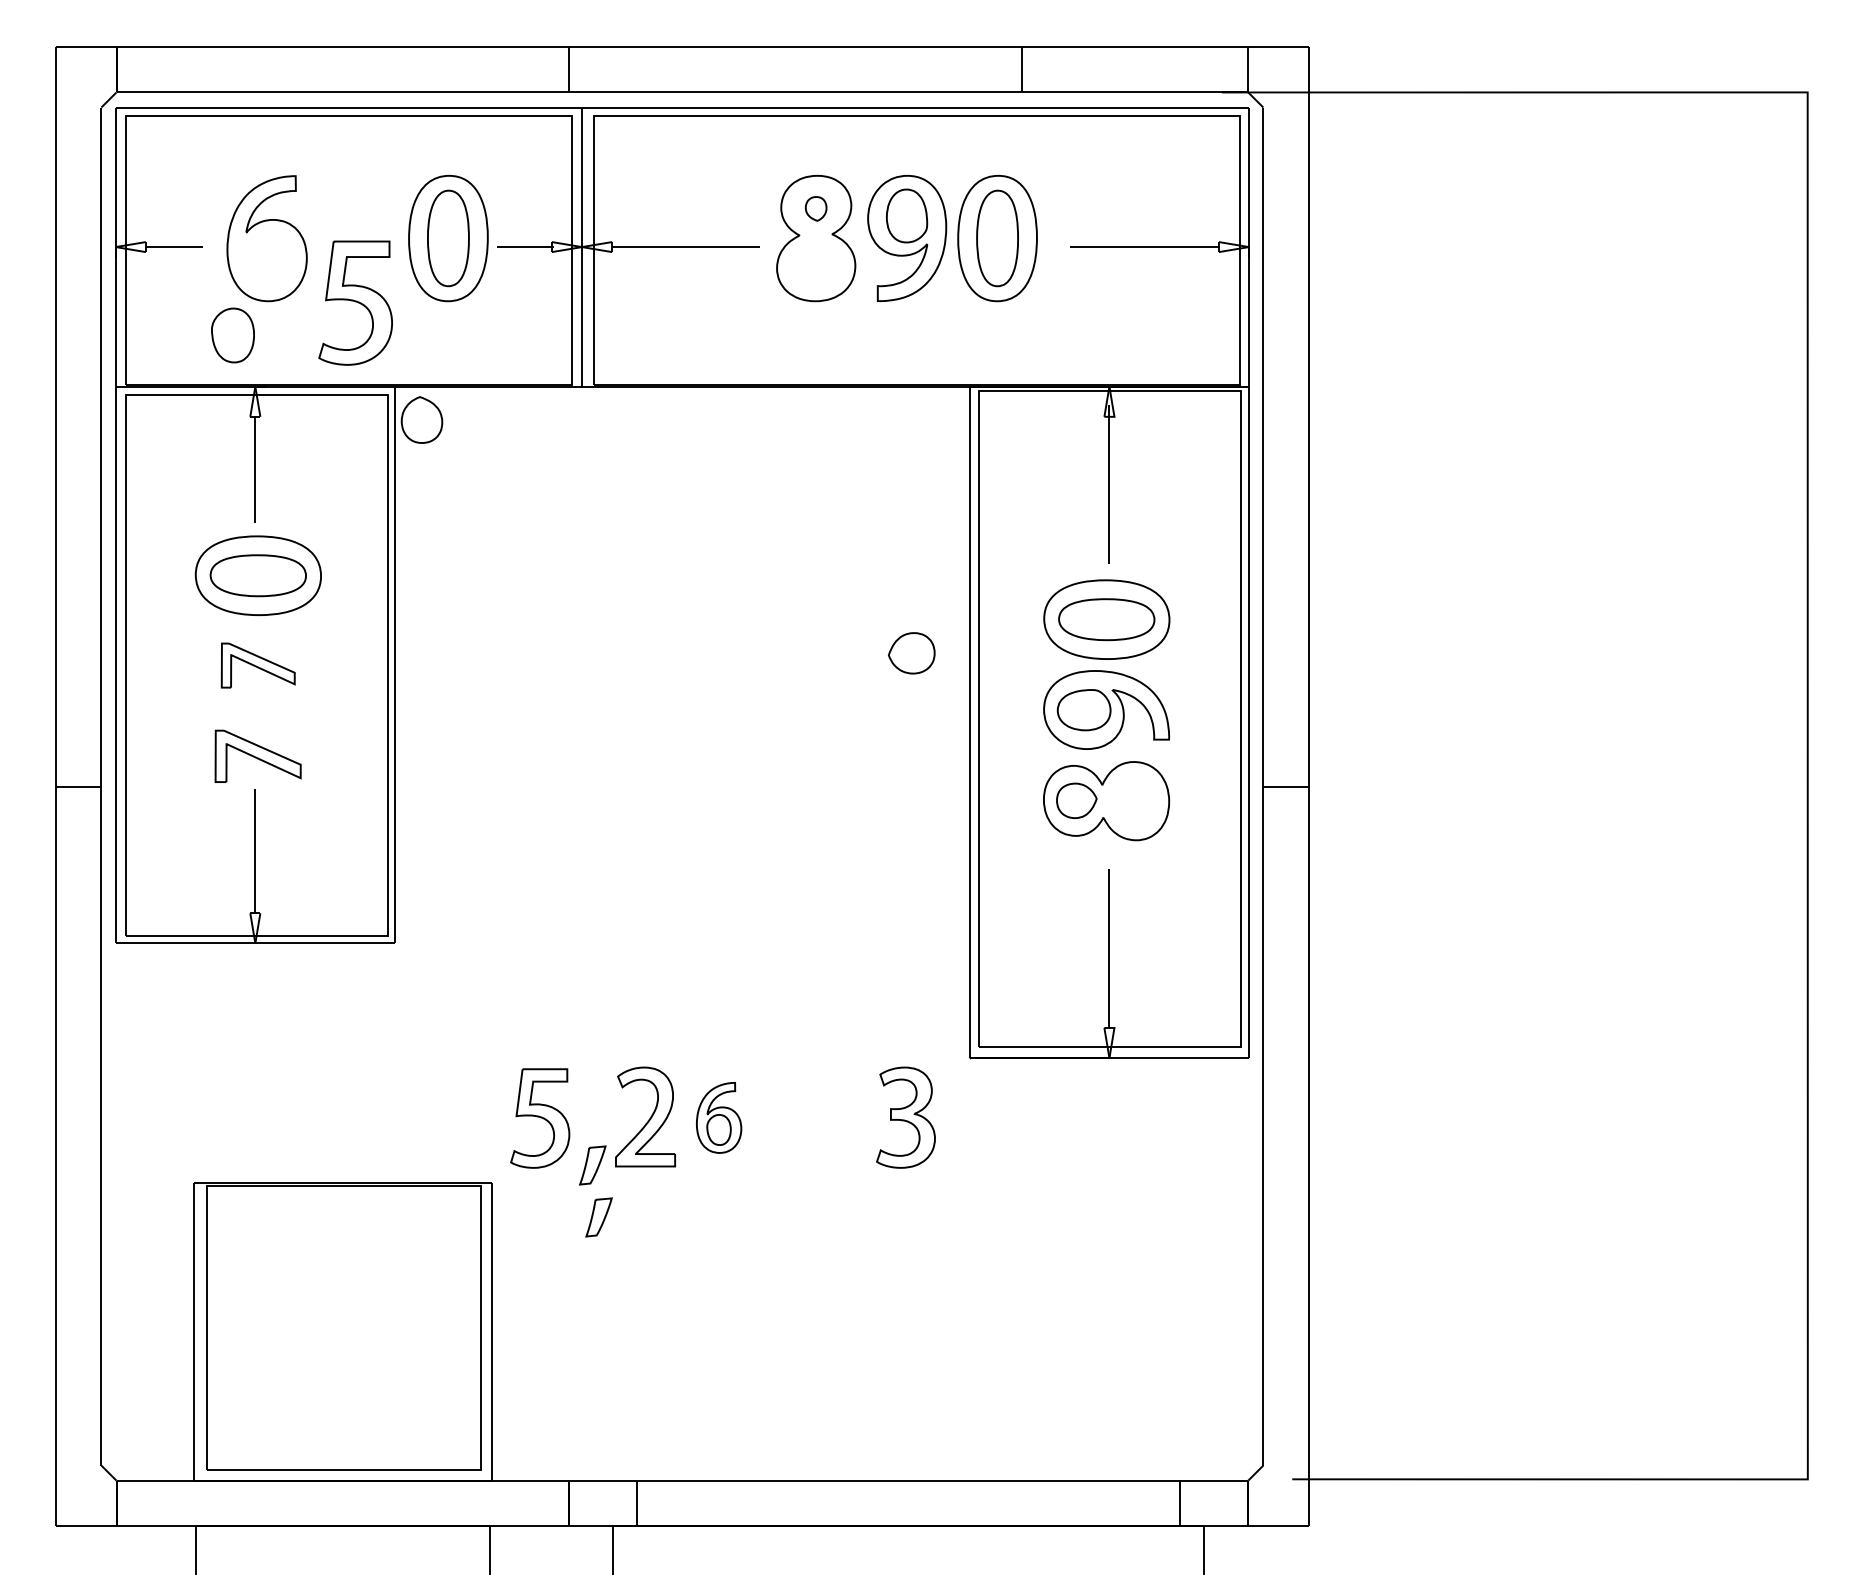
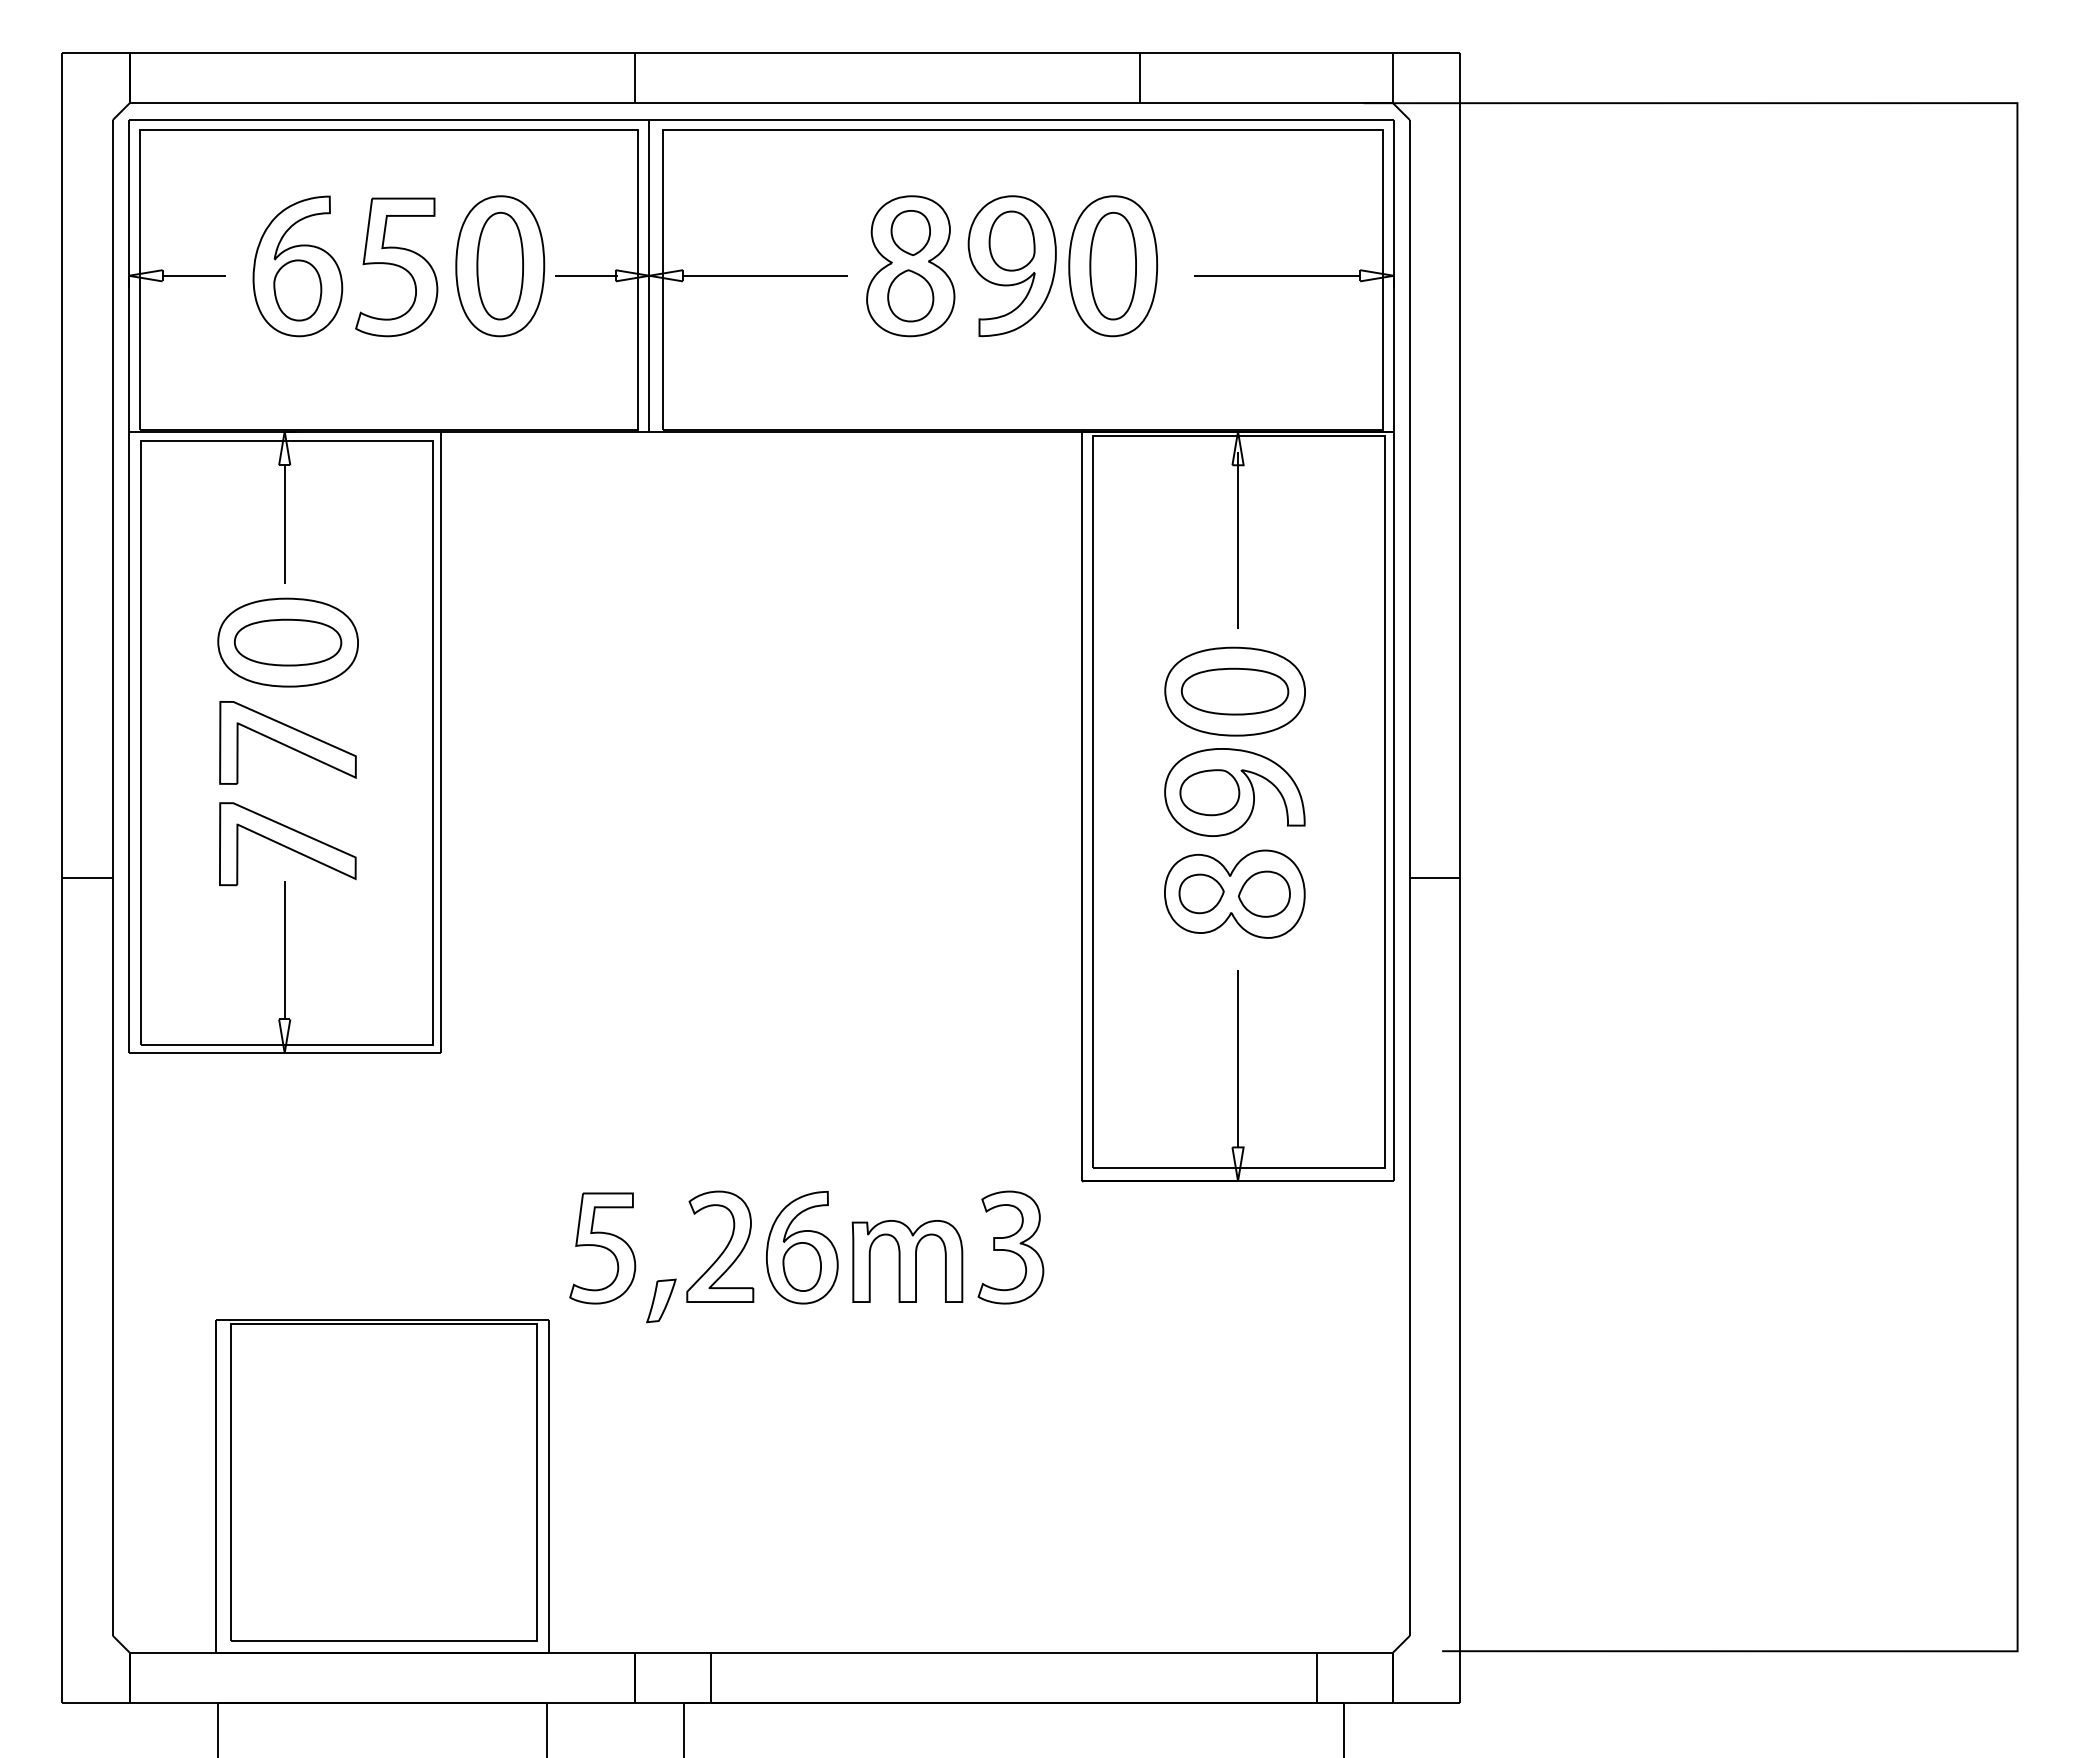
part: (815, 209) -> (910, 233), size x1.67
part: (355, 303) -> (396, 267), moved
part: (232, 335) -> (297, 290), moved
part: (421, 419) -> (910, 295), moved
part: (911, 652) -> (1264, 893), moved
part: (257, 665) -> (287, 742), size x1.67
part: (257, 756) -> (287, 844), size x1.43
part: (719, 1117) -> (802, 1247), size x1.43
part: (813, 1130) -> (907, 1261), added
part: (599, 1217) -> (668, 1358), removed

